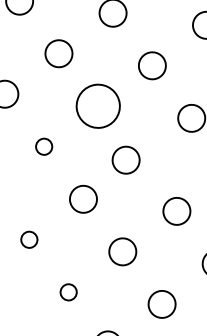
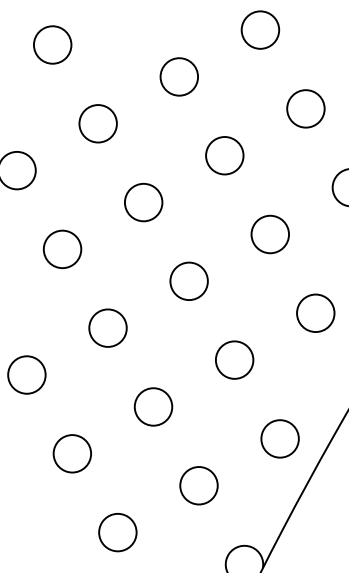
circle: (98, 106) -> (143, 202), size x0.62
circle: (44, 146) -> (62, 249), size x1.67
circle: (125, 159) -> (188, 280), moved
circle: (29, 239) -> (26, 374), size x1.67
circle: (68, 292) -> (72, 453), size x1.67

